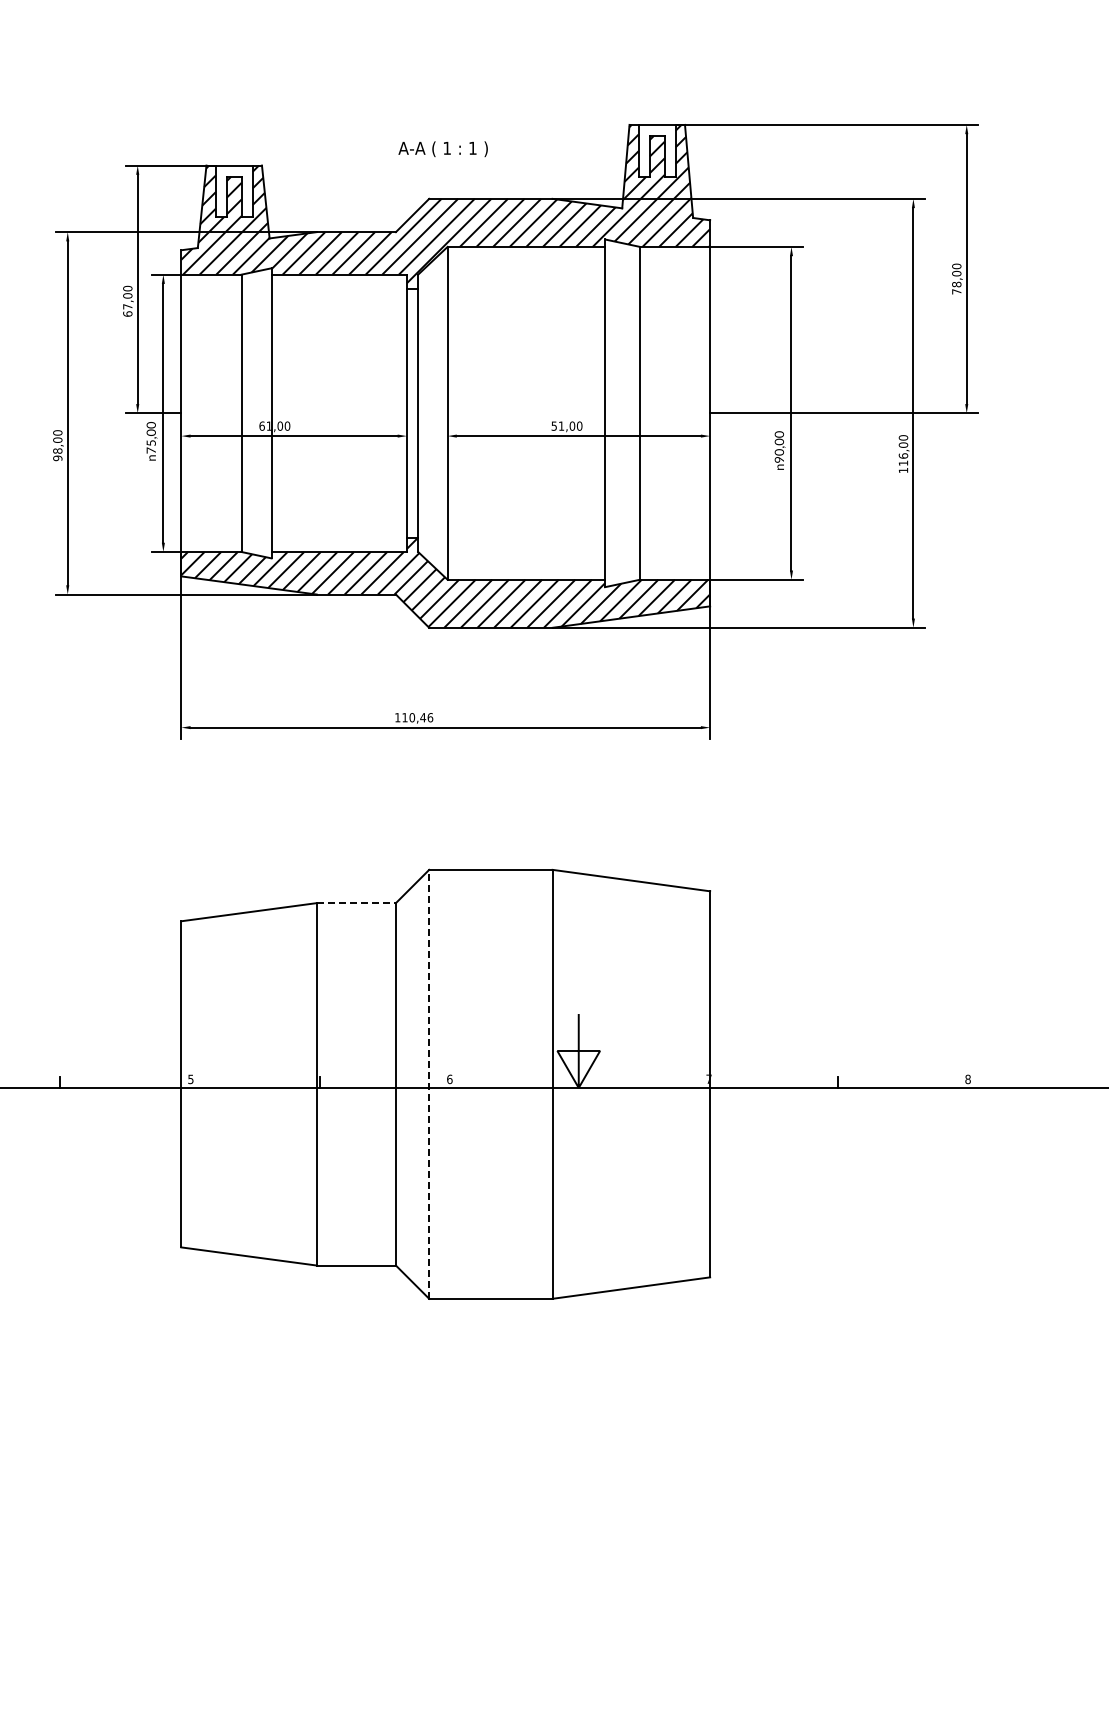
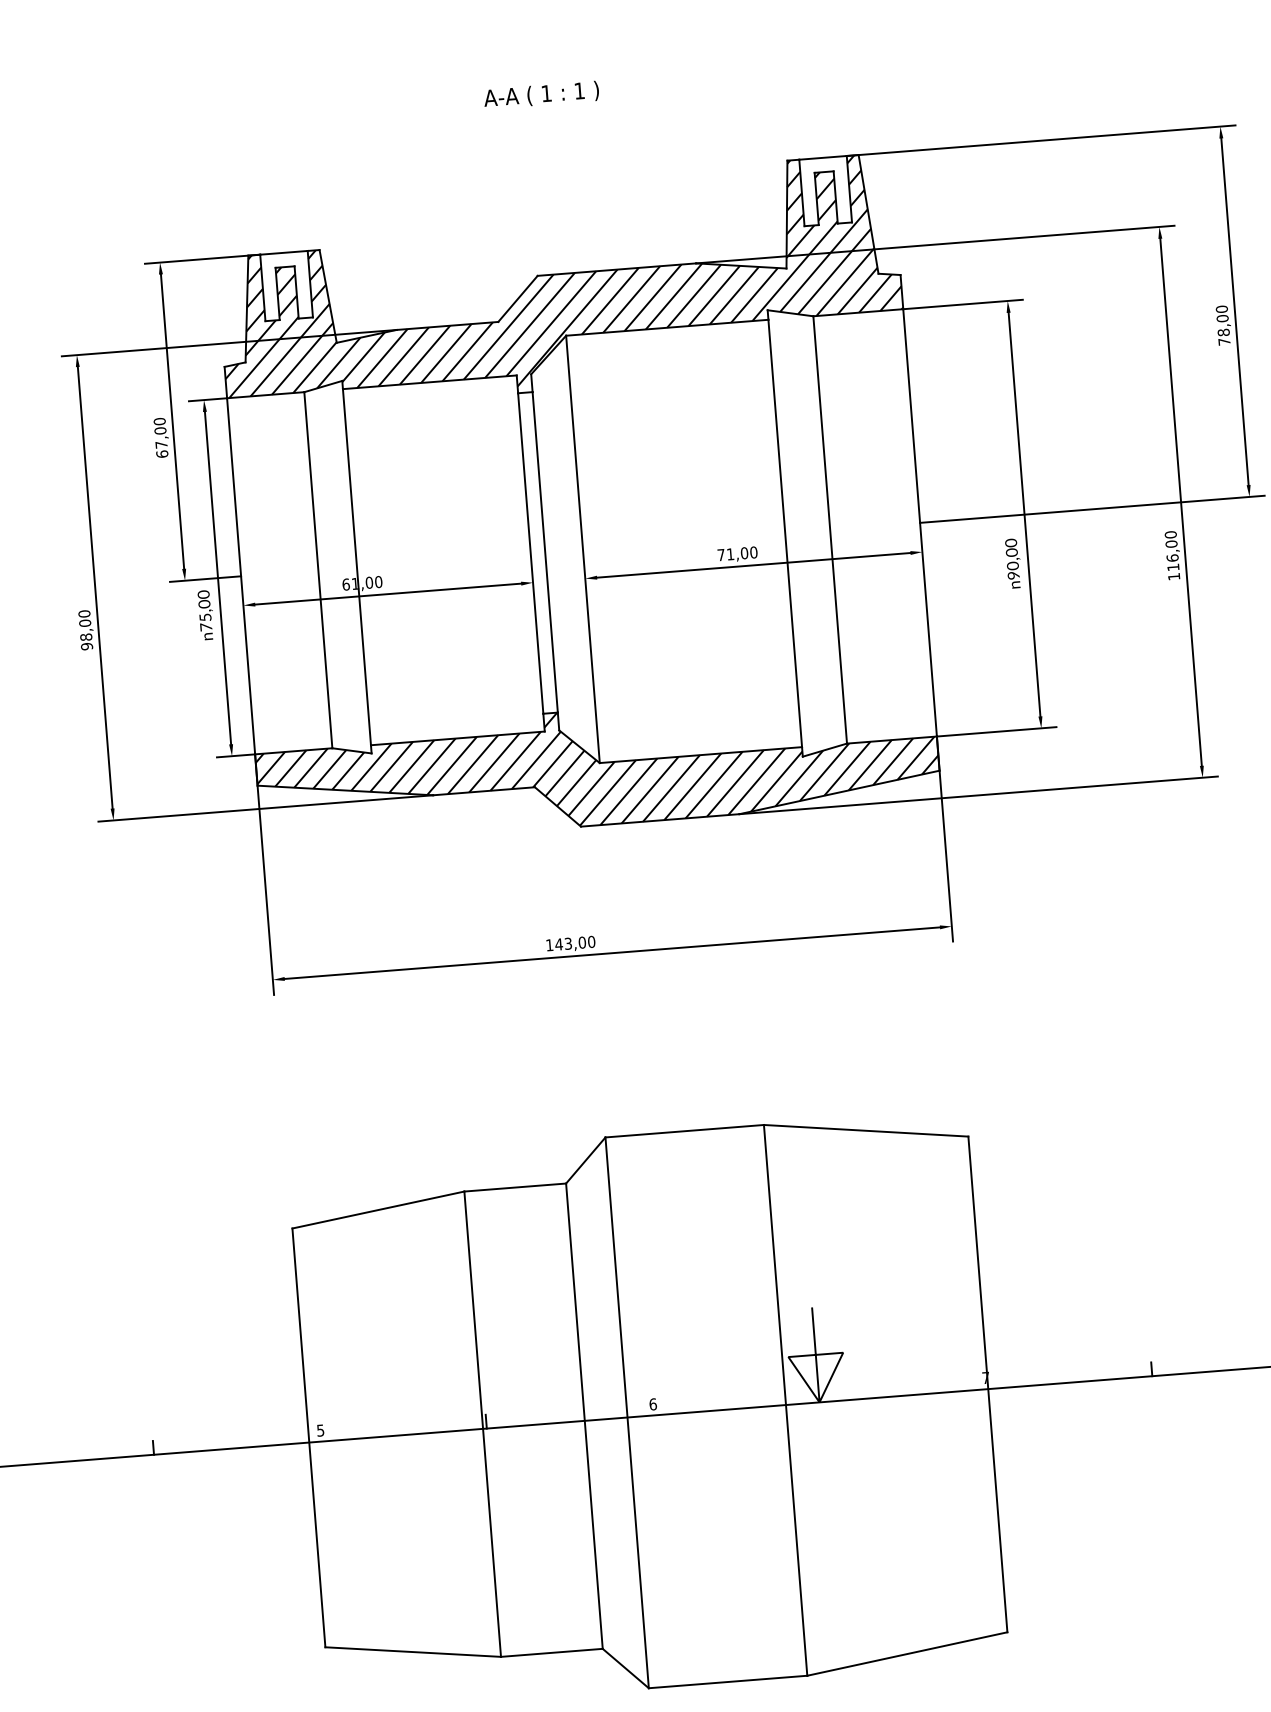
text: (442, 149) -> (540, 95), moved
text: (553, 425) -> (720, 554), 51,00 -> 71,00
text: (417, 717) -> (575, 942), 110,46 -> 143,00
line: (356, 903) -> (515, 1187), dashed -> solid
line: (429, 1083) -> (627, 1411), dashed -> solid

